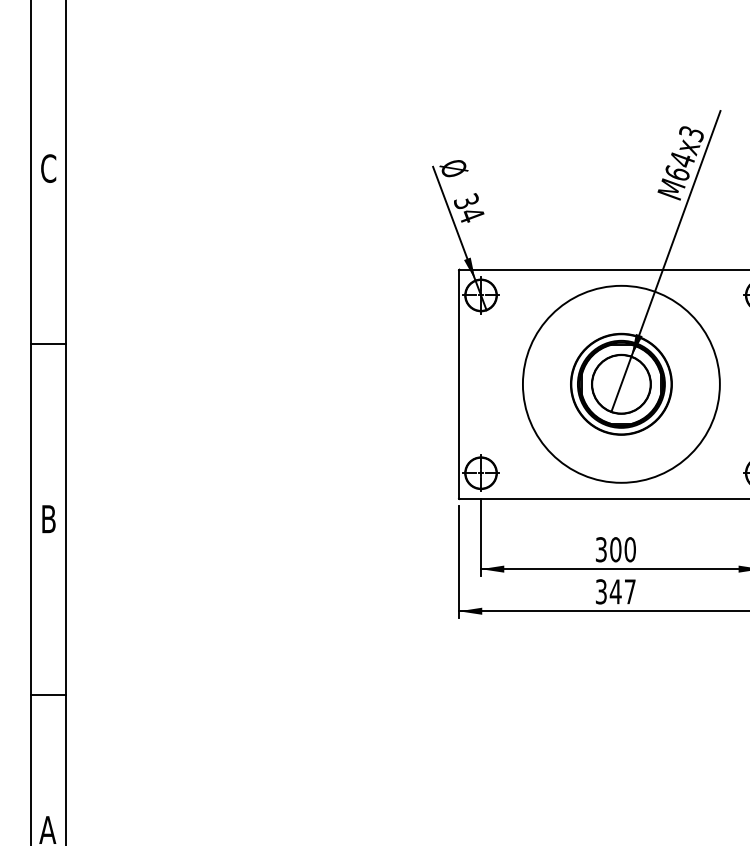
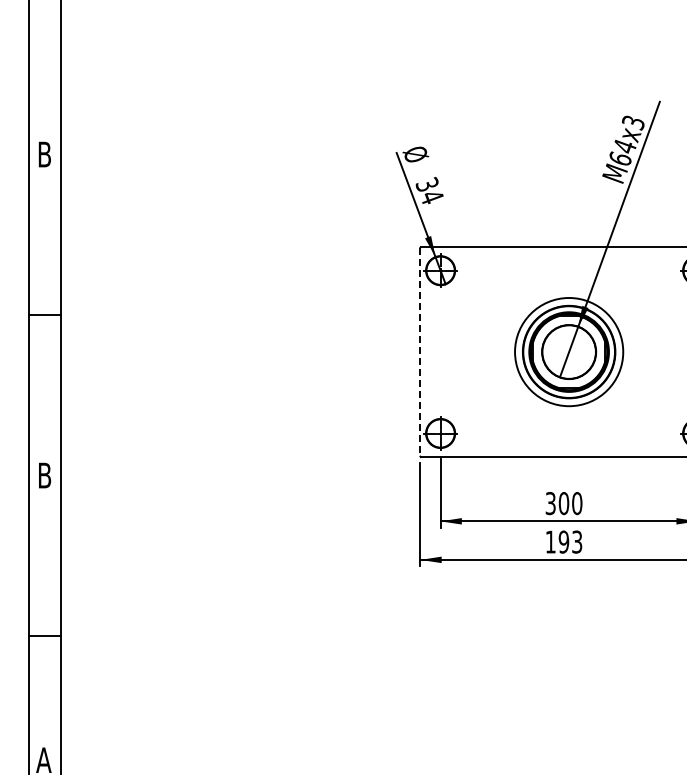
text: (48, 168) -> (44, 154), C -> B
circle: (620, 383) -> (568, 351), size x0.6
line: (459, 384) -> (420, 352), solid -> dashed
text: (615, 591) -> (563, 541), 347 -> 193

